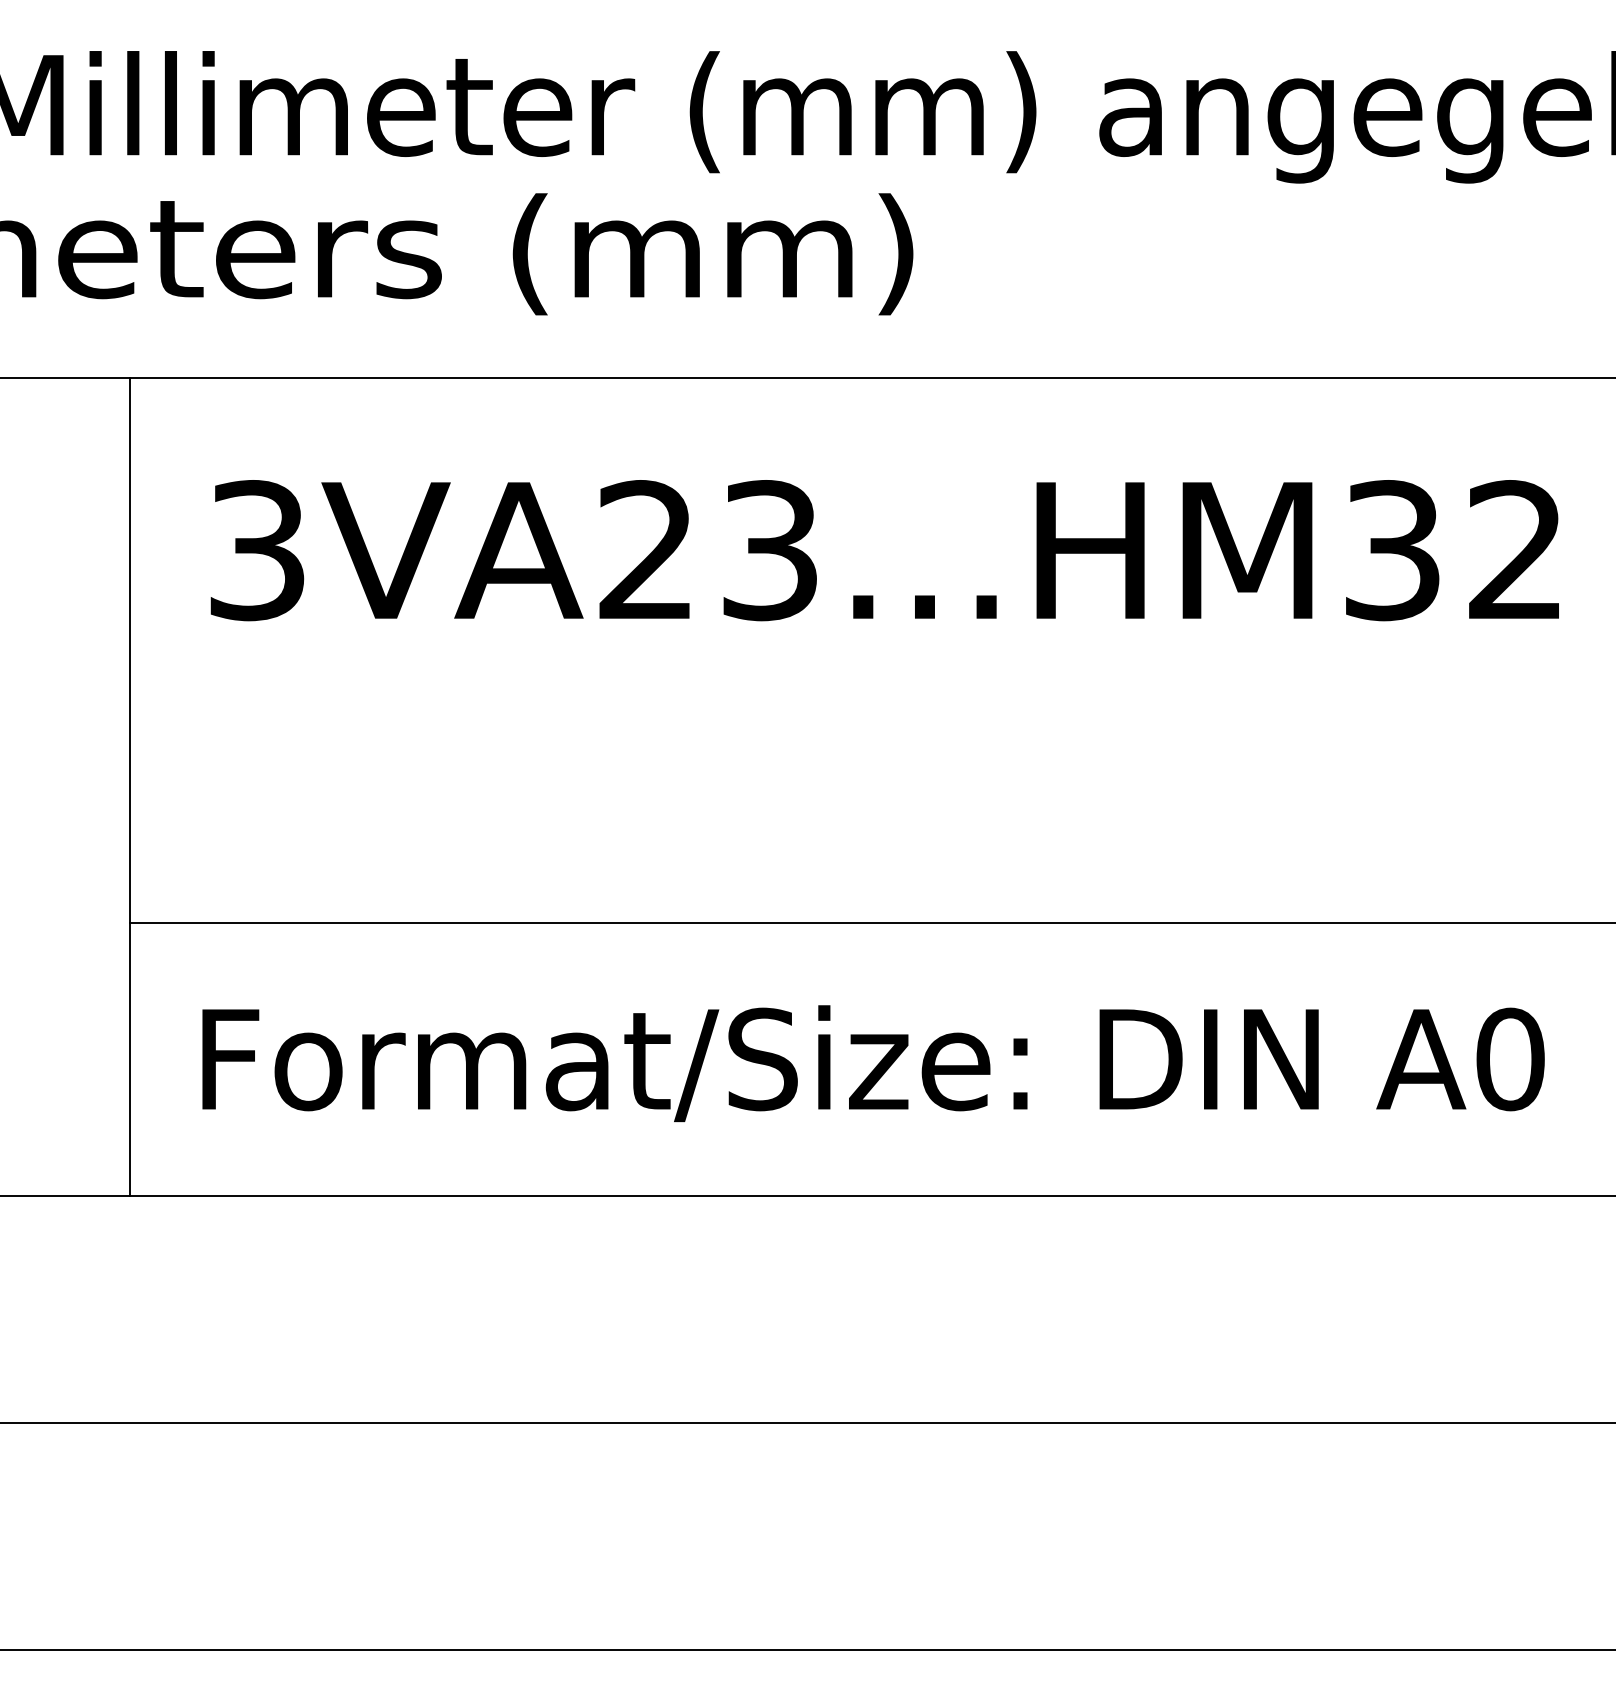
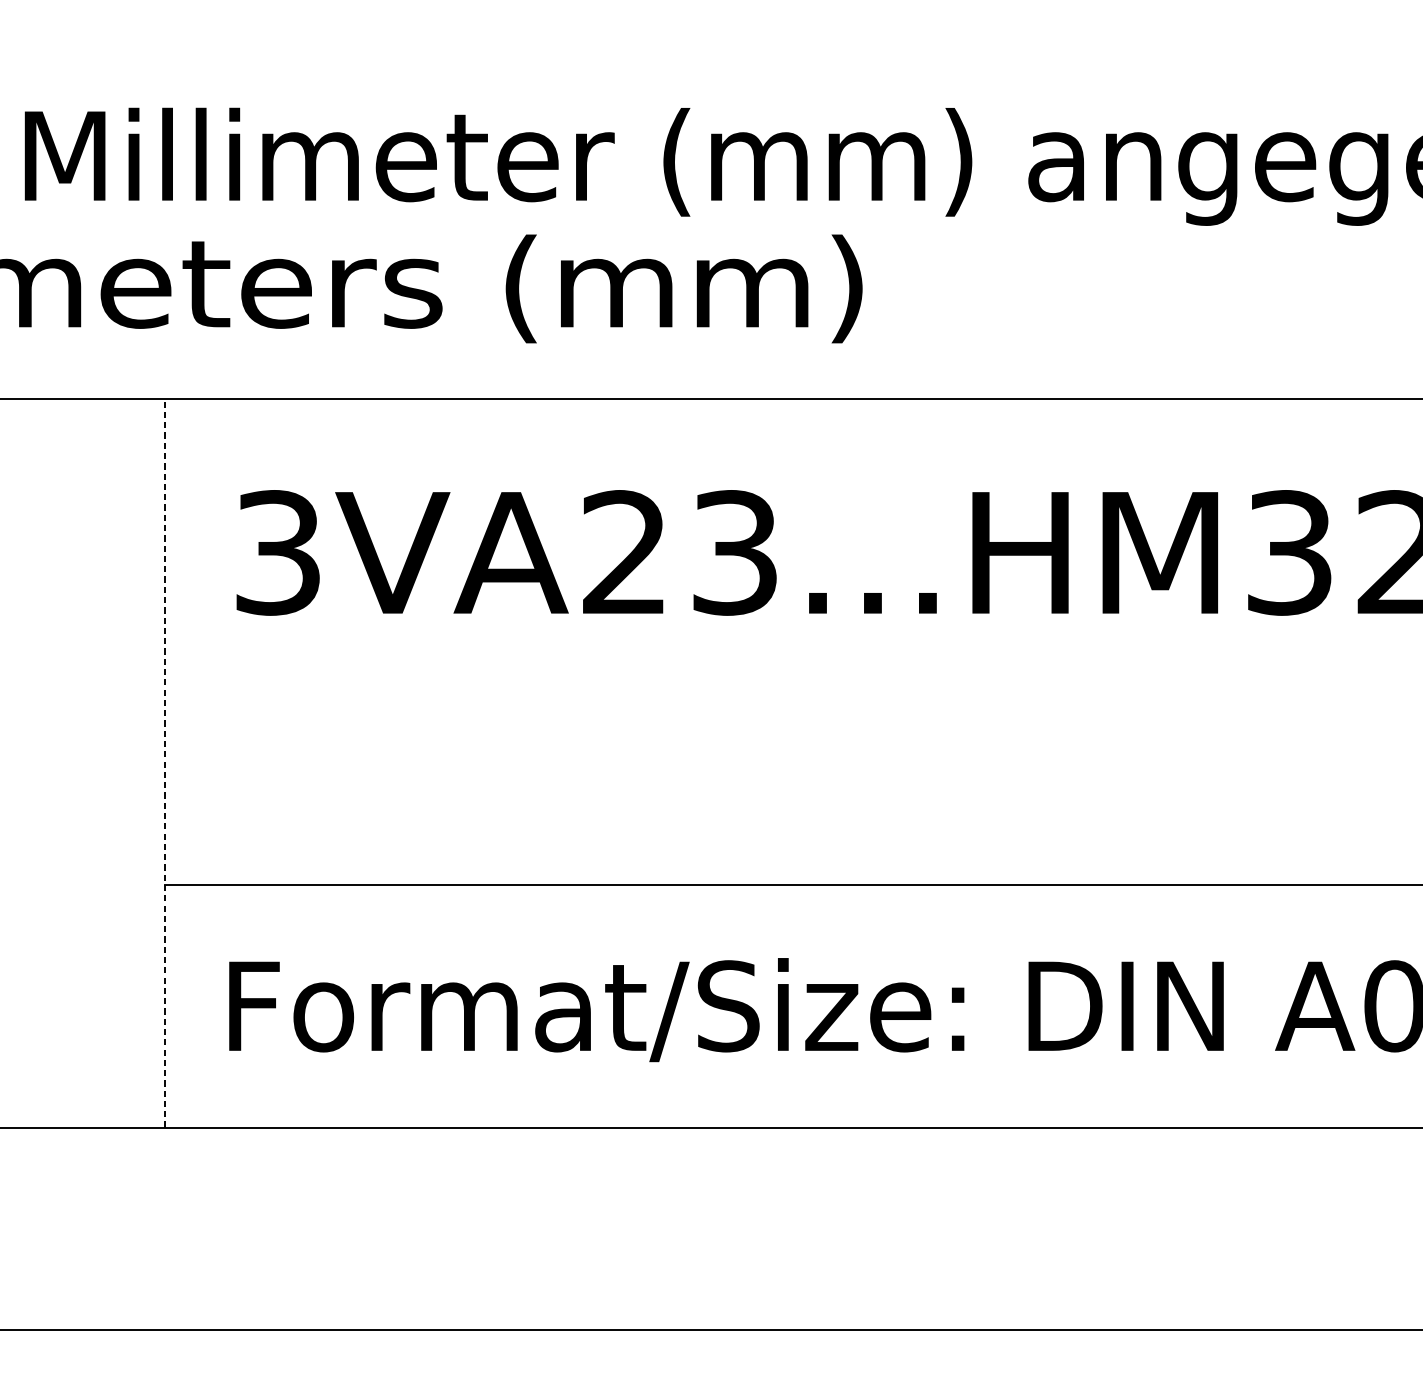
line: (130, 786) -> (165, 763), solid -> dashed

